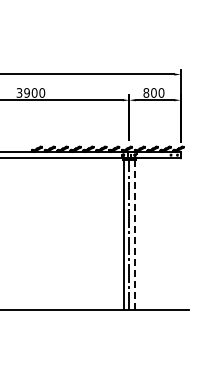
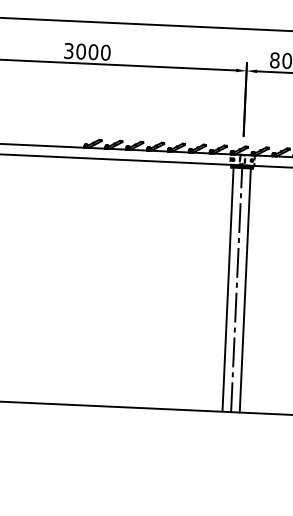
text: (26, 92) -> (80, 50), 3900 -> 3000
line: (134, 235) -> (245, 291), dashed -> solid

